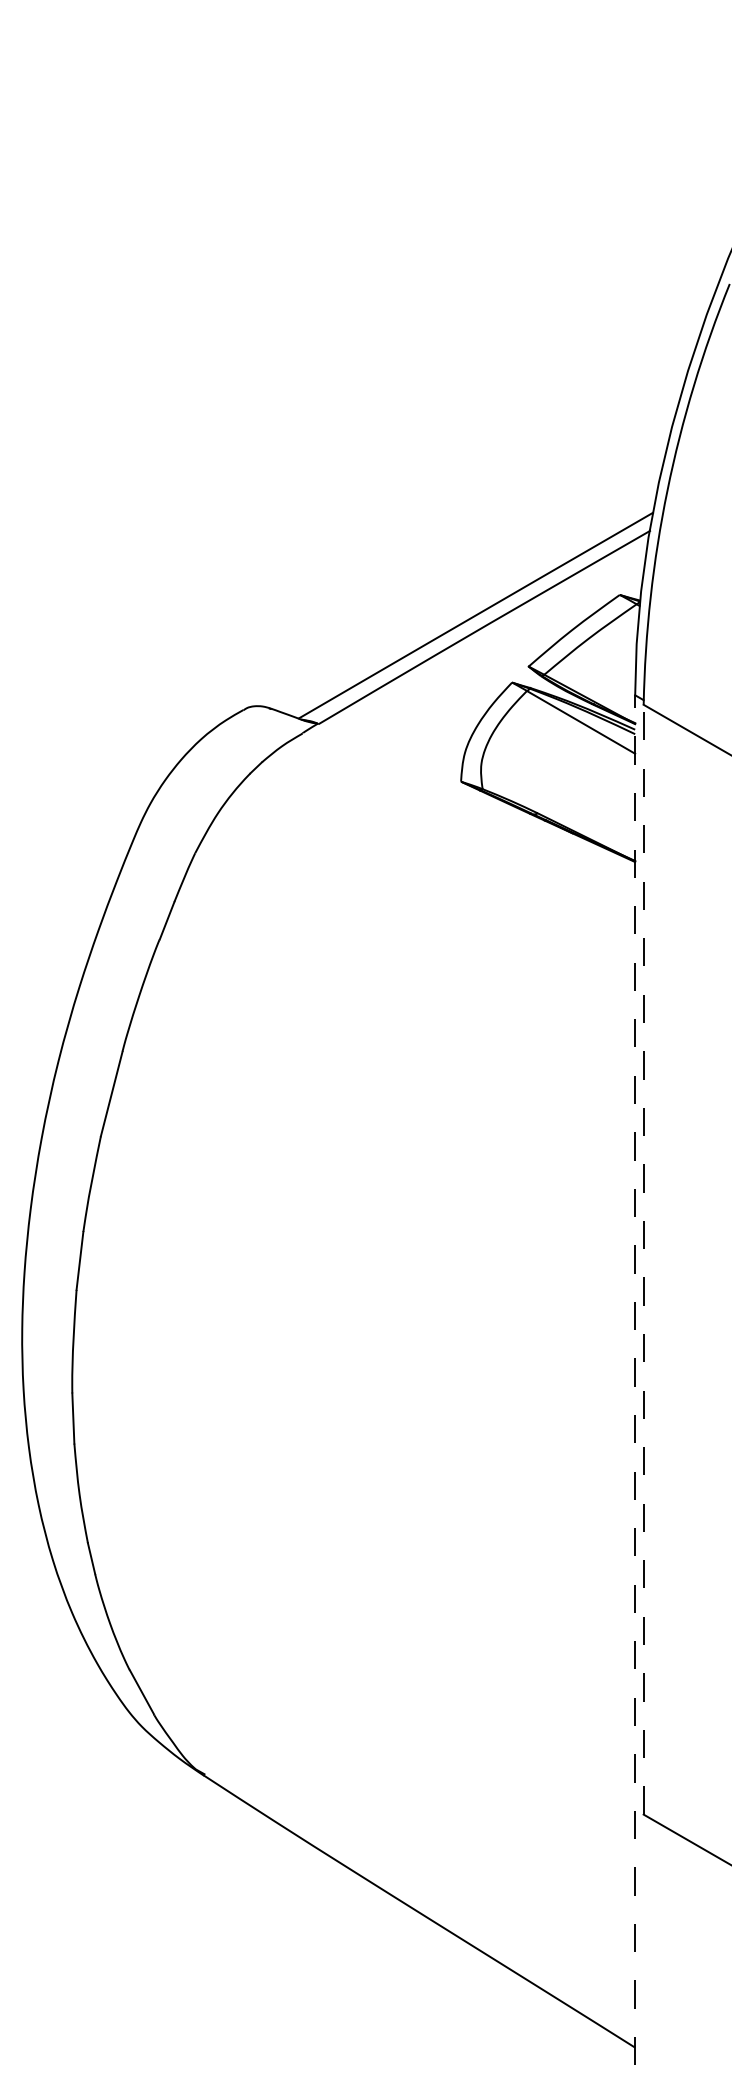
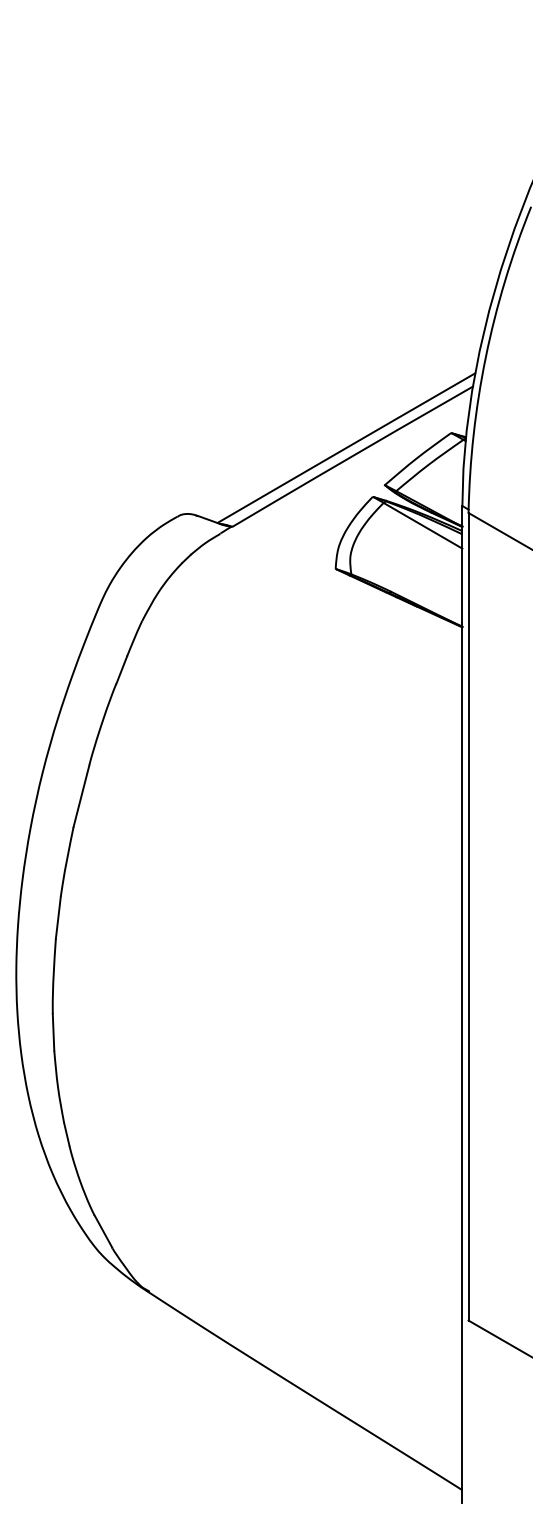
line: (643, 1259) -> (468, 916), dashed -> solid
line: (635, 1380) -> (462, 1004), dashed -> solid

